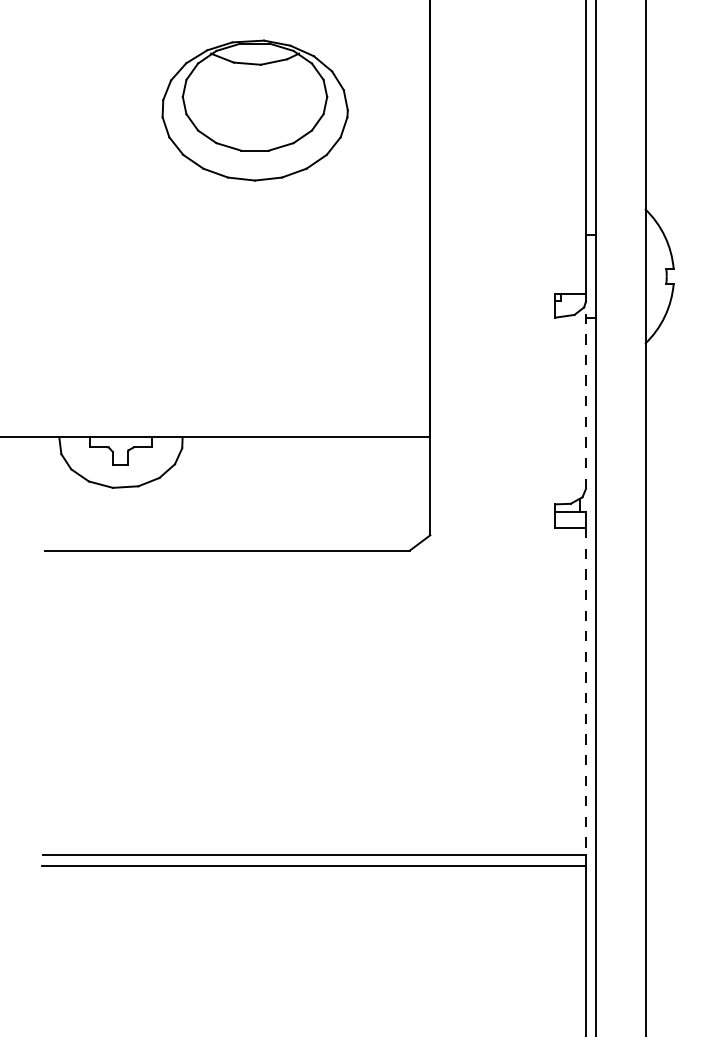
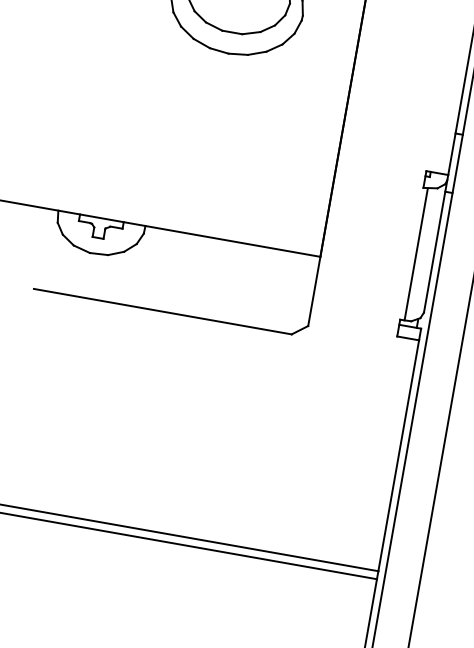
line: (586, 390) -> (436, 243), dashed -> solid
line: (561, 410) -> (416, 254), added
line: (586, 692) -> (398, 456), dashed -> solid

